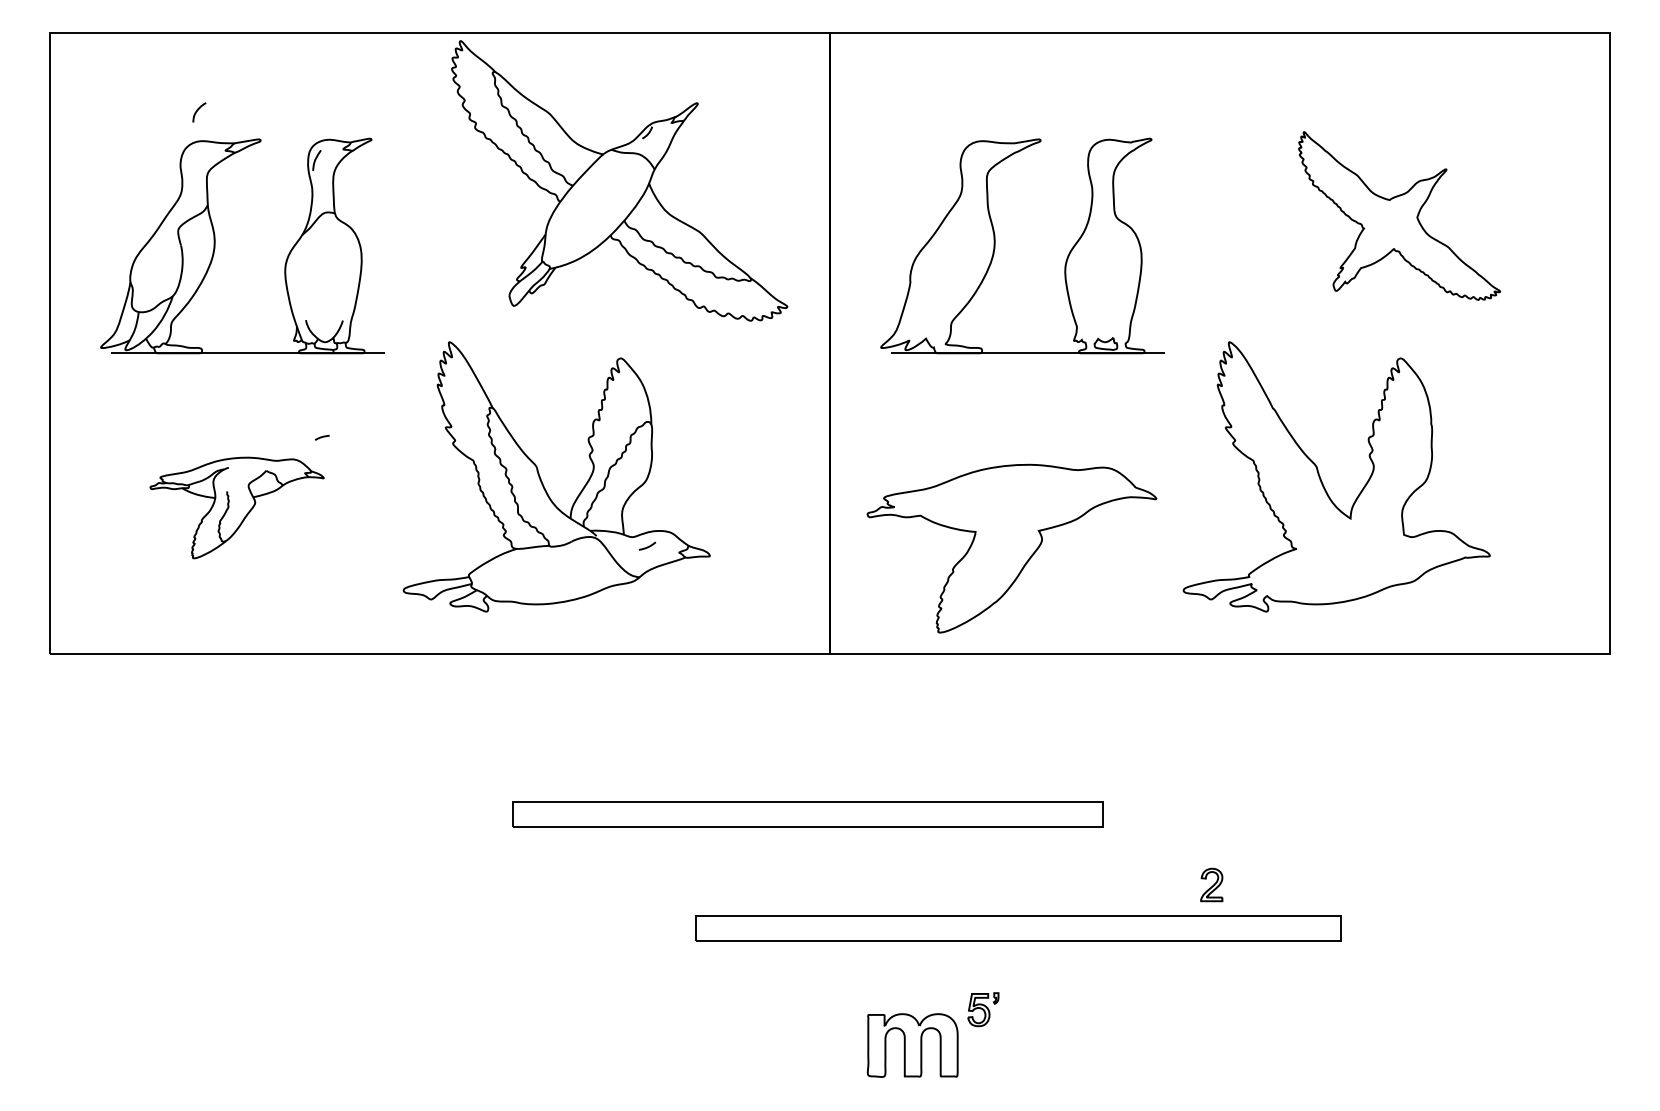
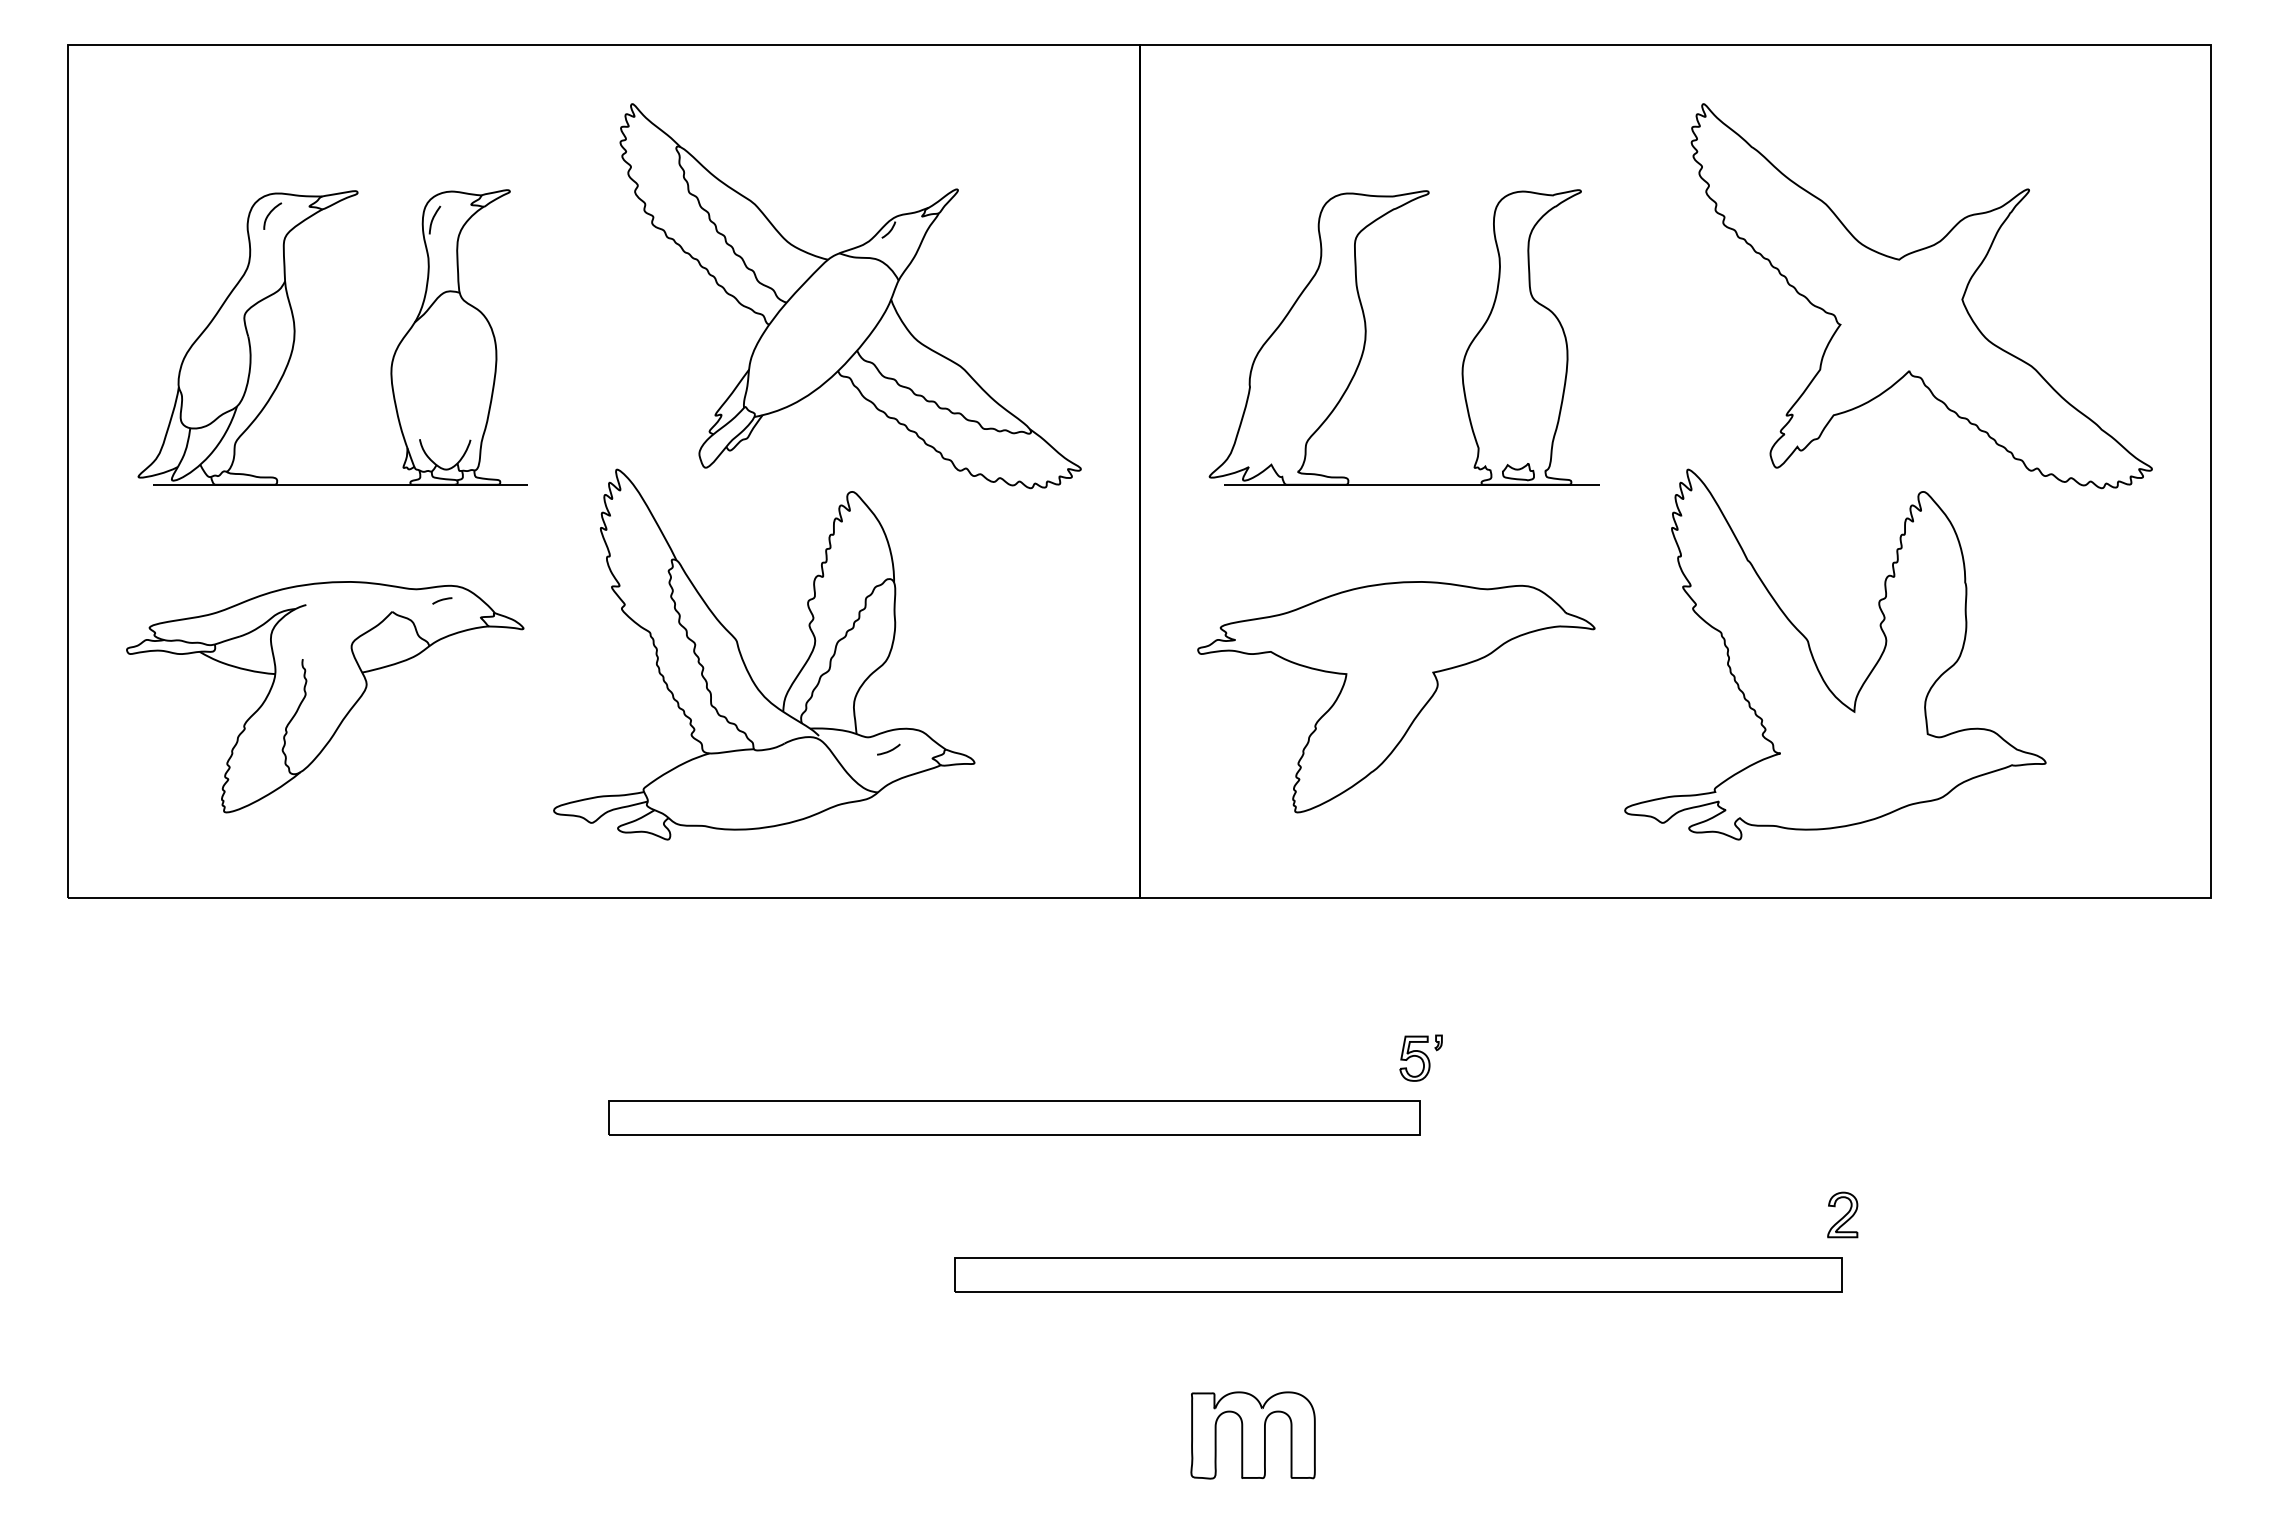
curve: (197, 111) -> (270, 214), moved
part: (619, 181) -> (850, 296), moved
part: (1399, 216) -> (1921, 296), size x1.67
part: (237, 508) -> (325, 697), size x1.67
part: (1012, 548) -> (1396, 697), moved
part: (808, 814) -> (1014, 1117), moved
part: (1211, 884) -> (1842, 1214), moved
part: (982, 1009) -> (1420, 1057), moved

